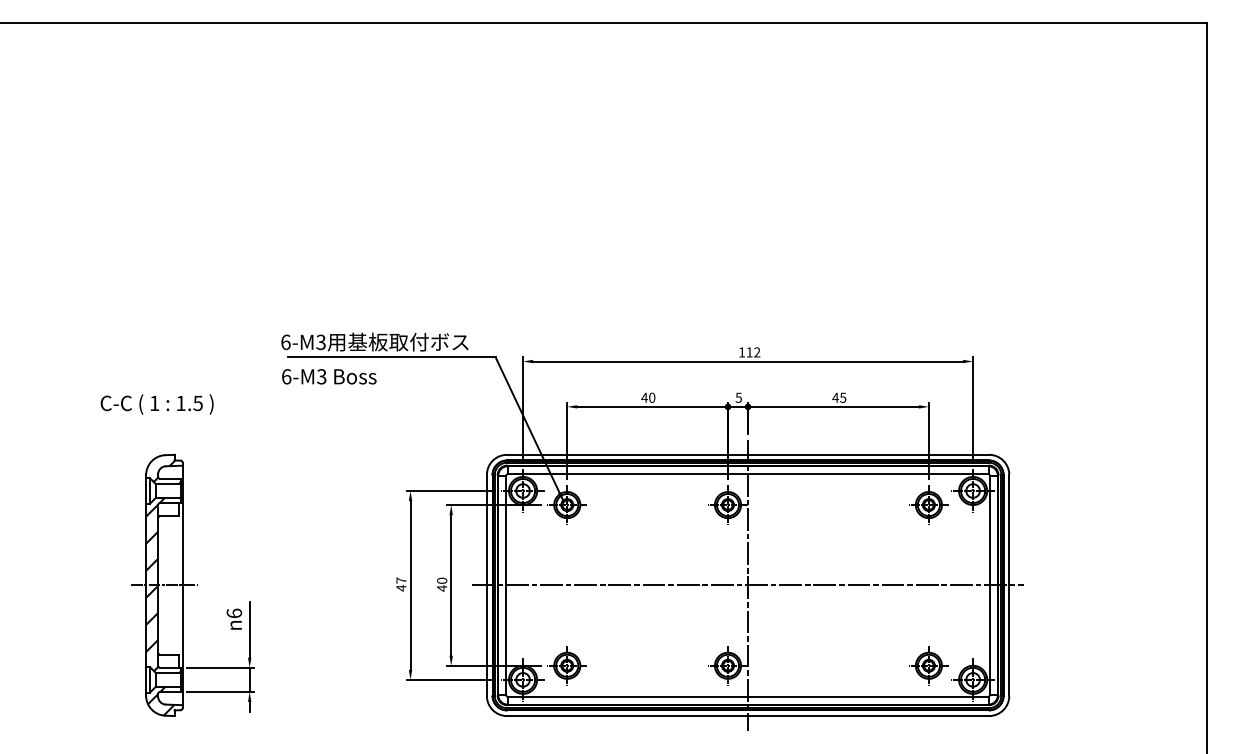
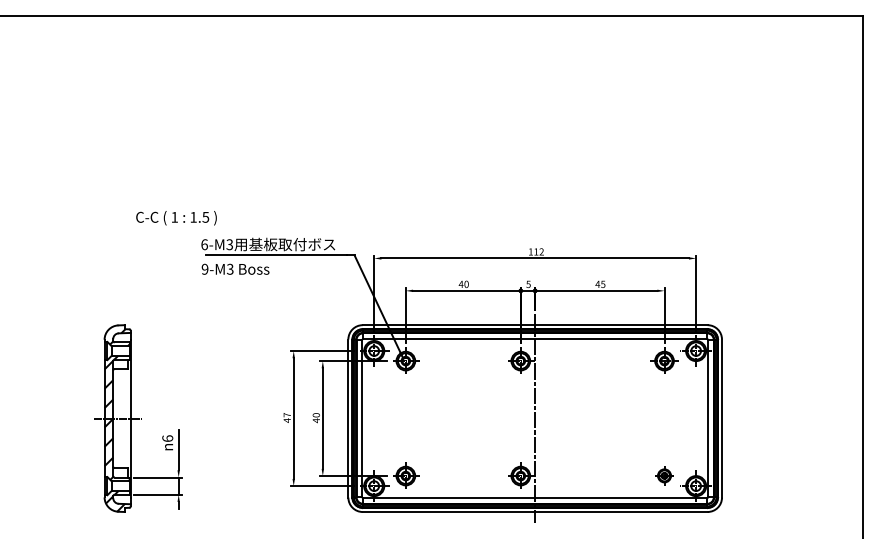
text: (285, 375) -> (204, 268), 6-M3 -> 9-M3
text: (157, 404) -> (176, 218), moved
line: (747, 585) -> (534, 418), removed
part: (928, 665) -> (664, 475), size x0.7

